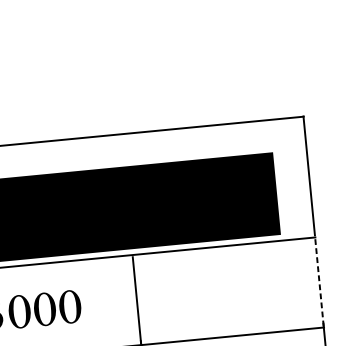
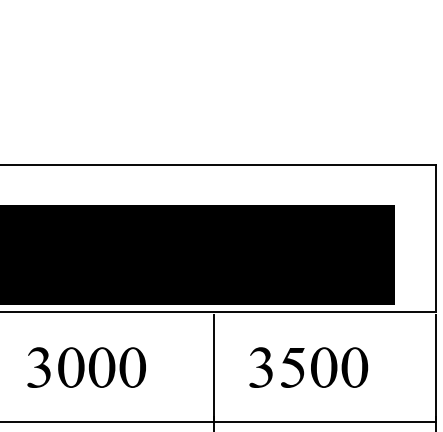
line: (319, 282) -> (435, 366), dashed -> solid
part: (227, 291) -> (324, 367), added
fill: (175, 296) -> (260, 367), added

